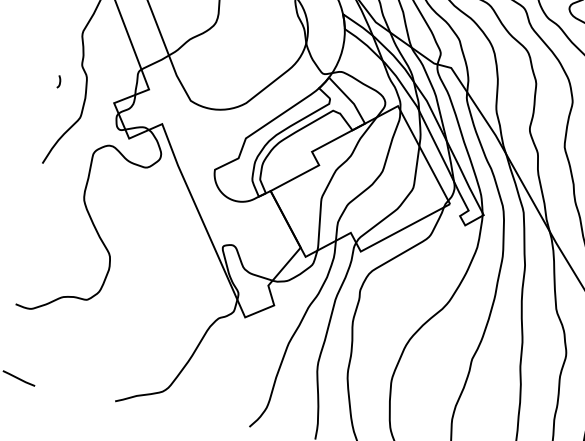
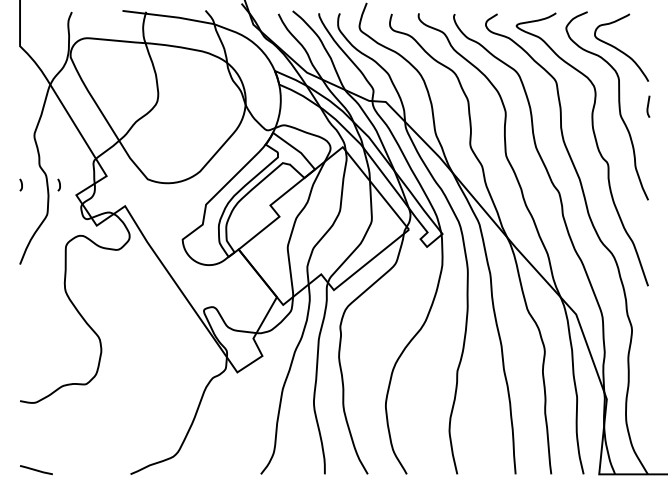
curve: (98, 88) -> (59, 184), added

